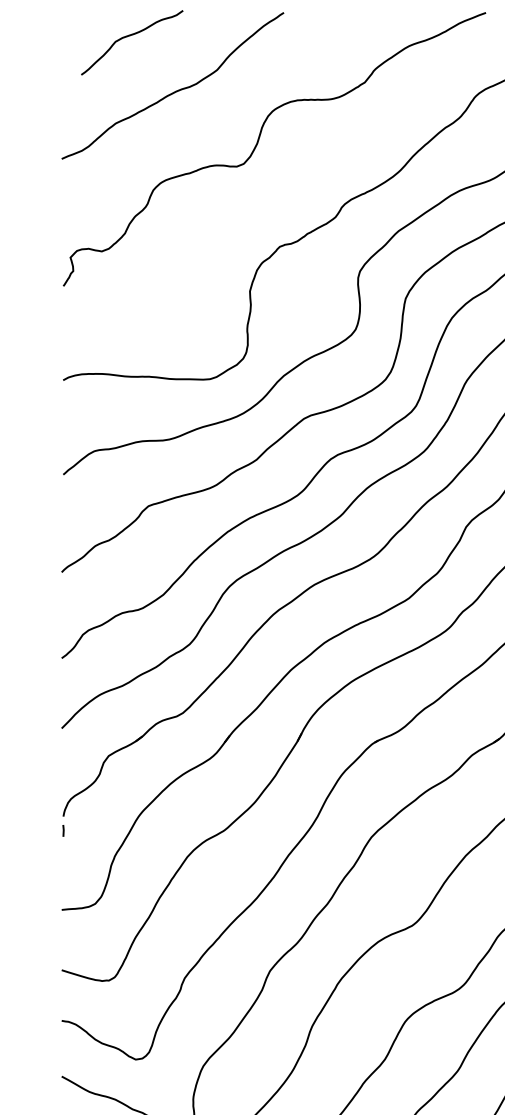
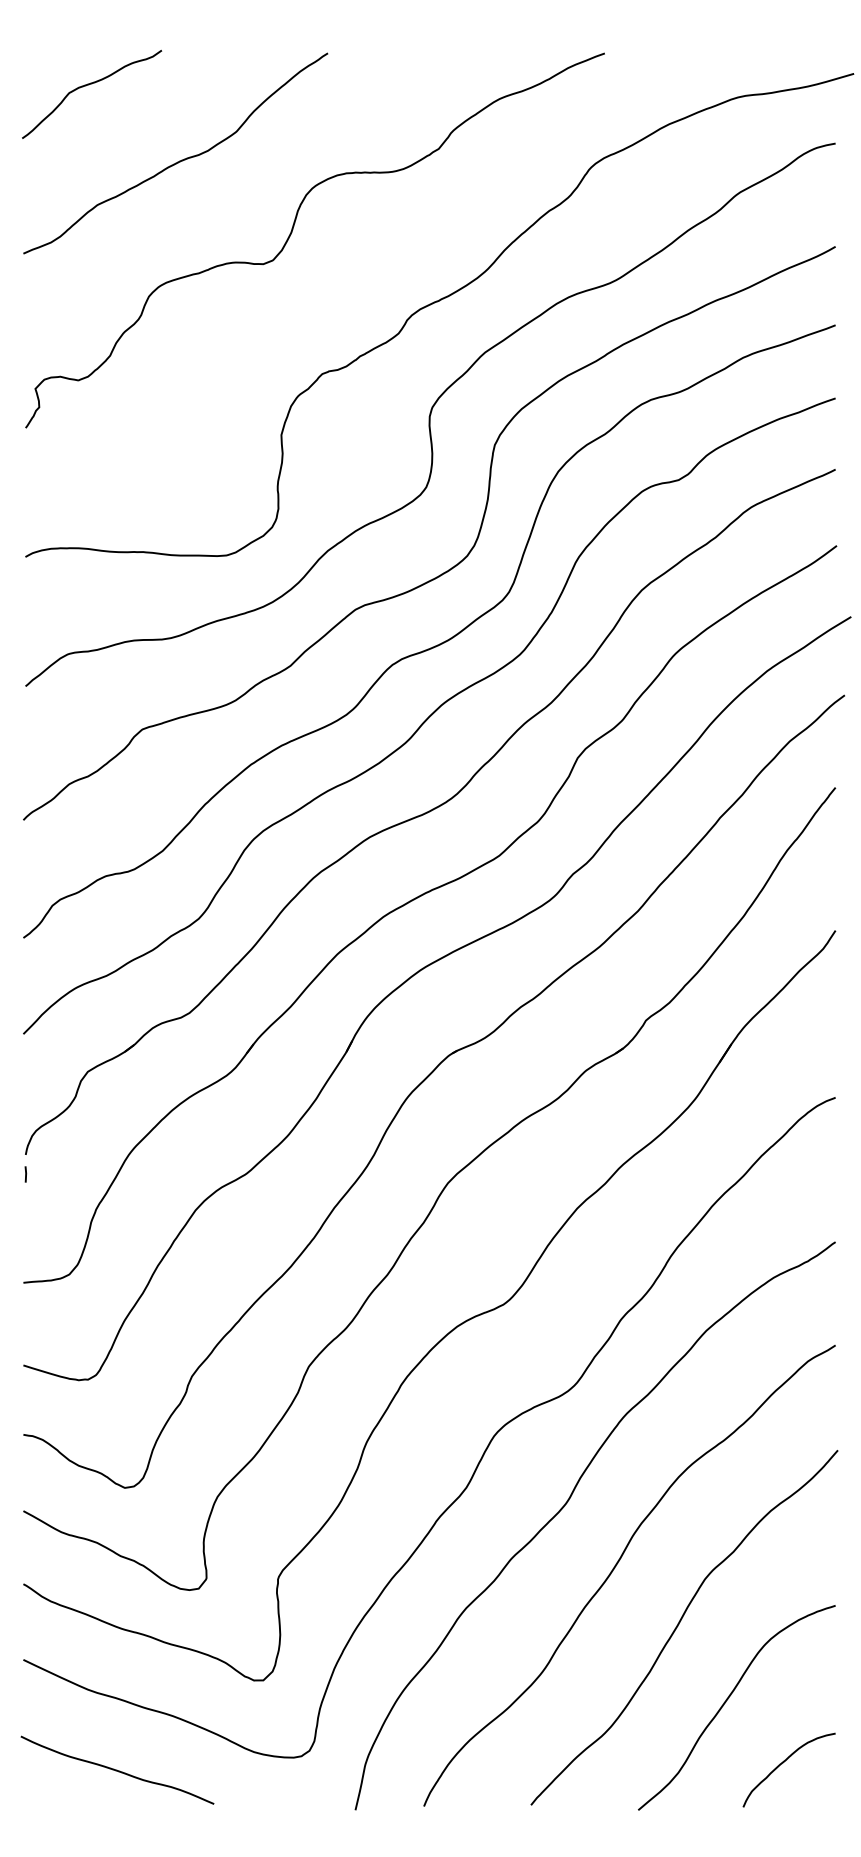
curve: (129, 36) -> (88, 85), moved

